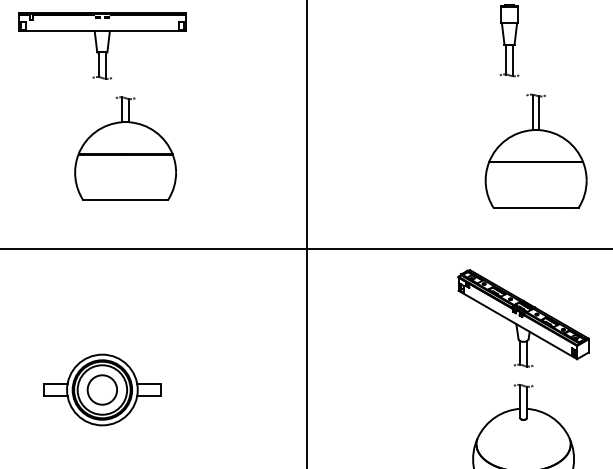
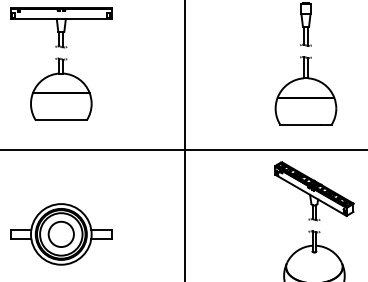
part: (125, 147) -> (61, 88), moved
part: (535, 150) -> (305, 90), moved
part: (102, 390) -> (61, 234), size x1.43

